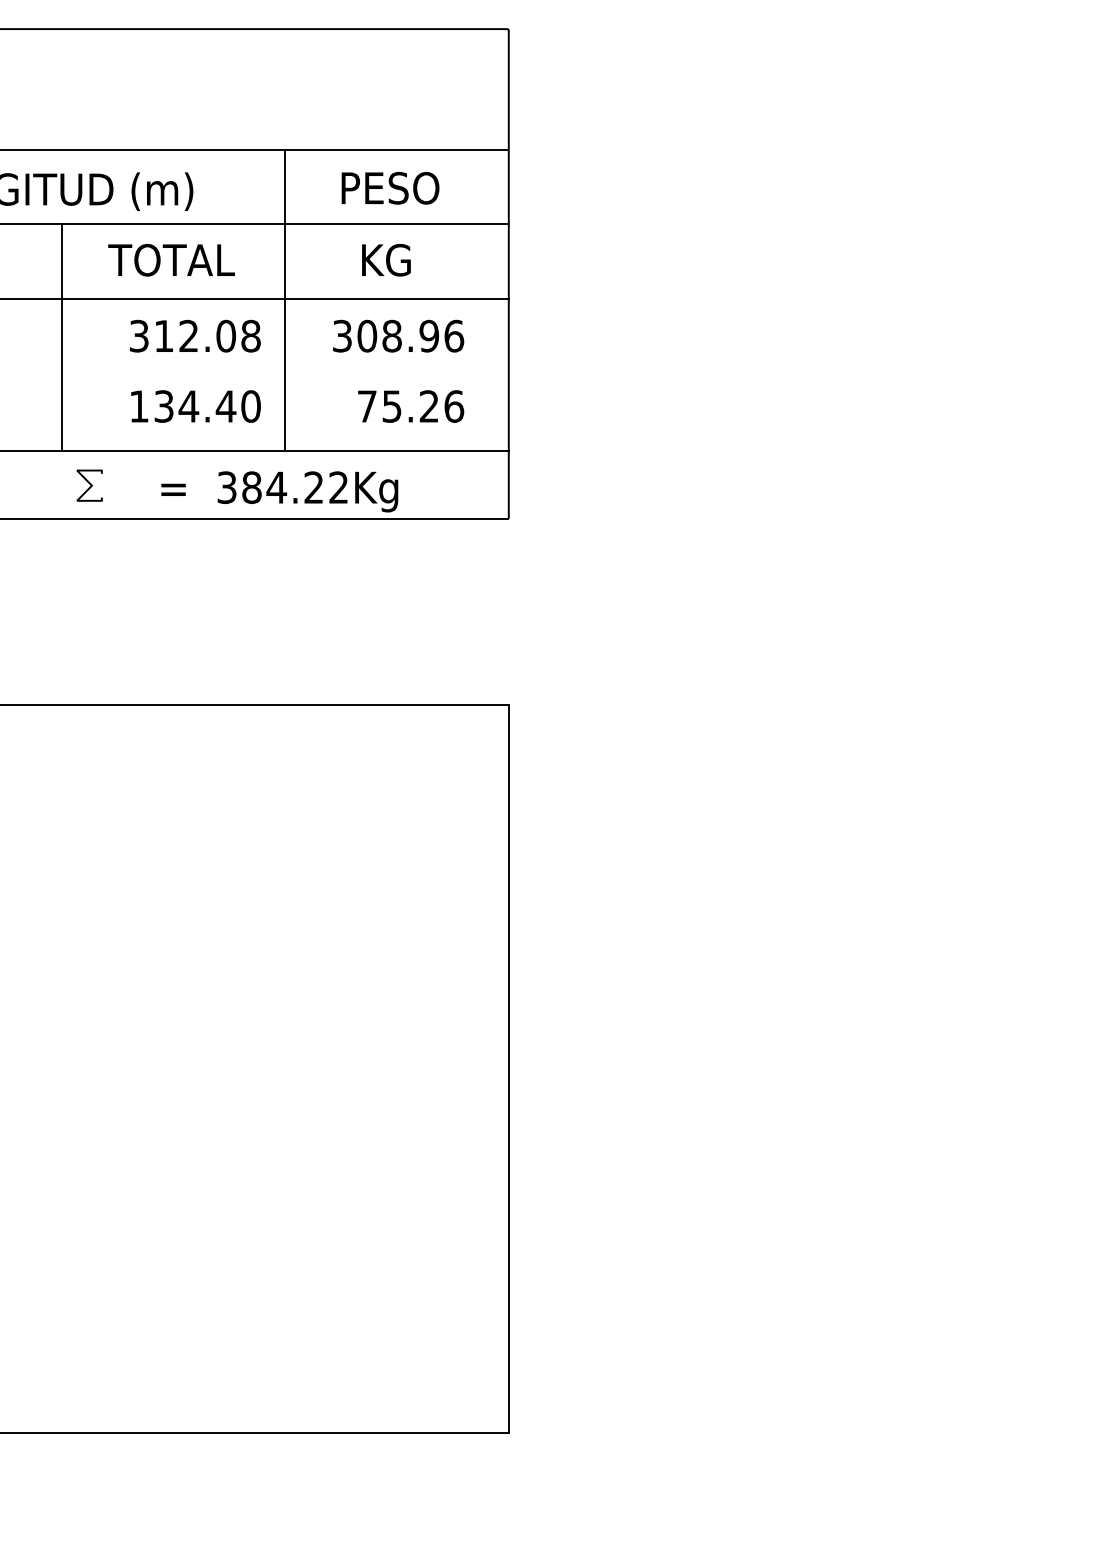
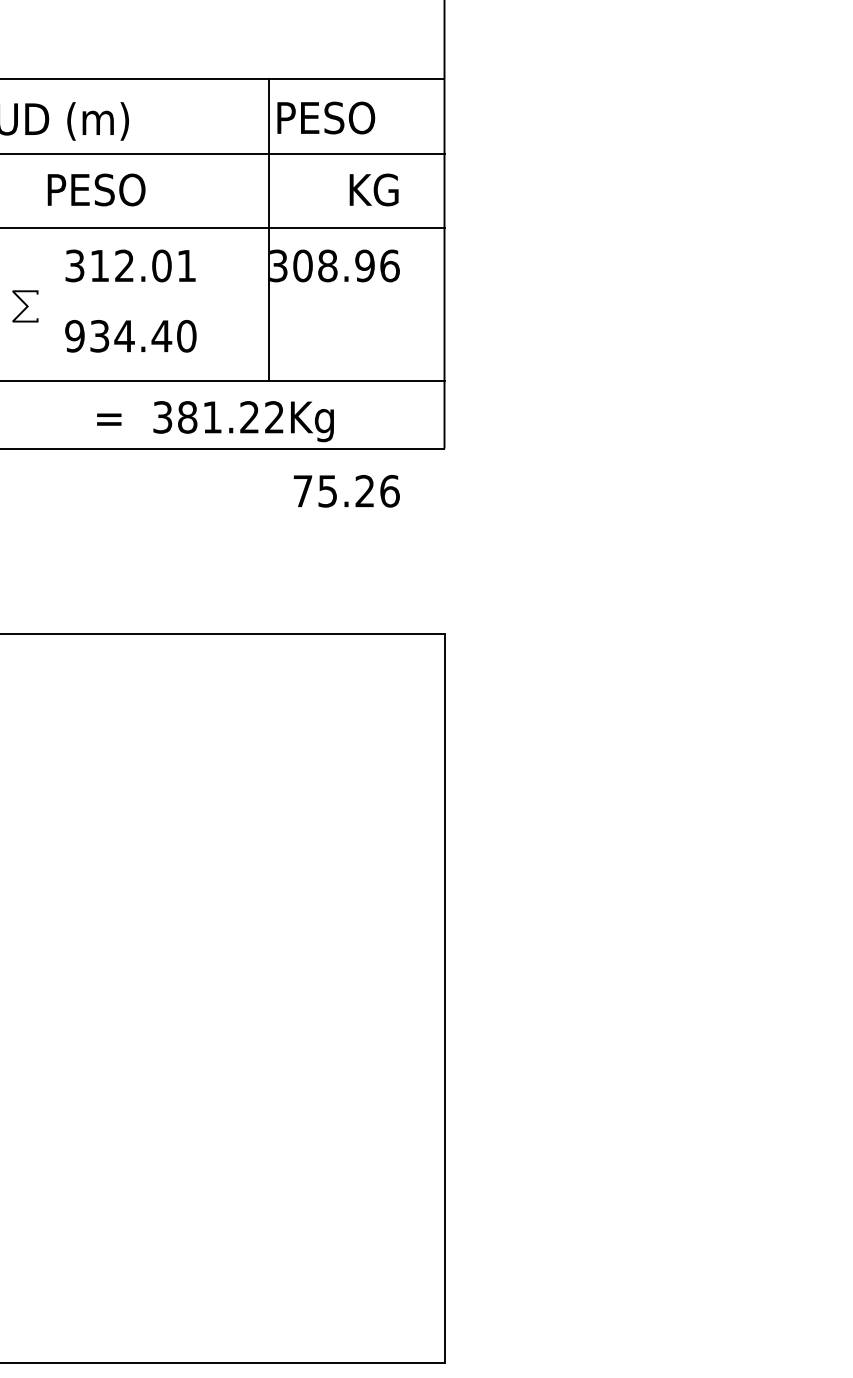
text: (171, 259) -> (107, 189), TOTAL -> PESO
text: (386, 259) -> (374, 189), moved
line: (285, 300) -> (269, 230), moved
text: (250, 335) -> (186, 265), 312.08 -> 312.01
text: (138, 406) -> (74, 336), 134.40 -> 934.40
text: (411, 406) -> (347, 491), moved
curve: (89, 484) -> (25, 305), moved
text: (276, 487) -> (212, 417), 384.22Kg -> 381.22Kg

